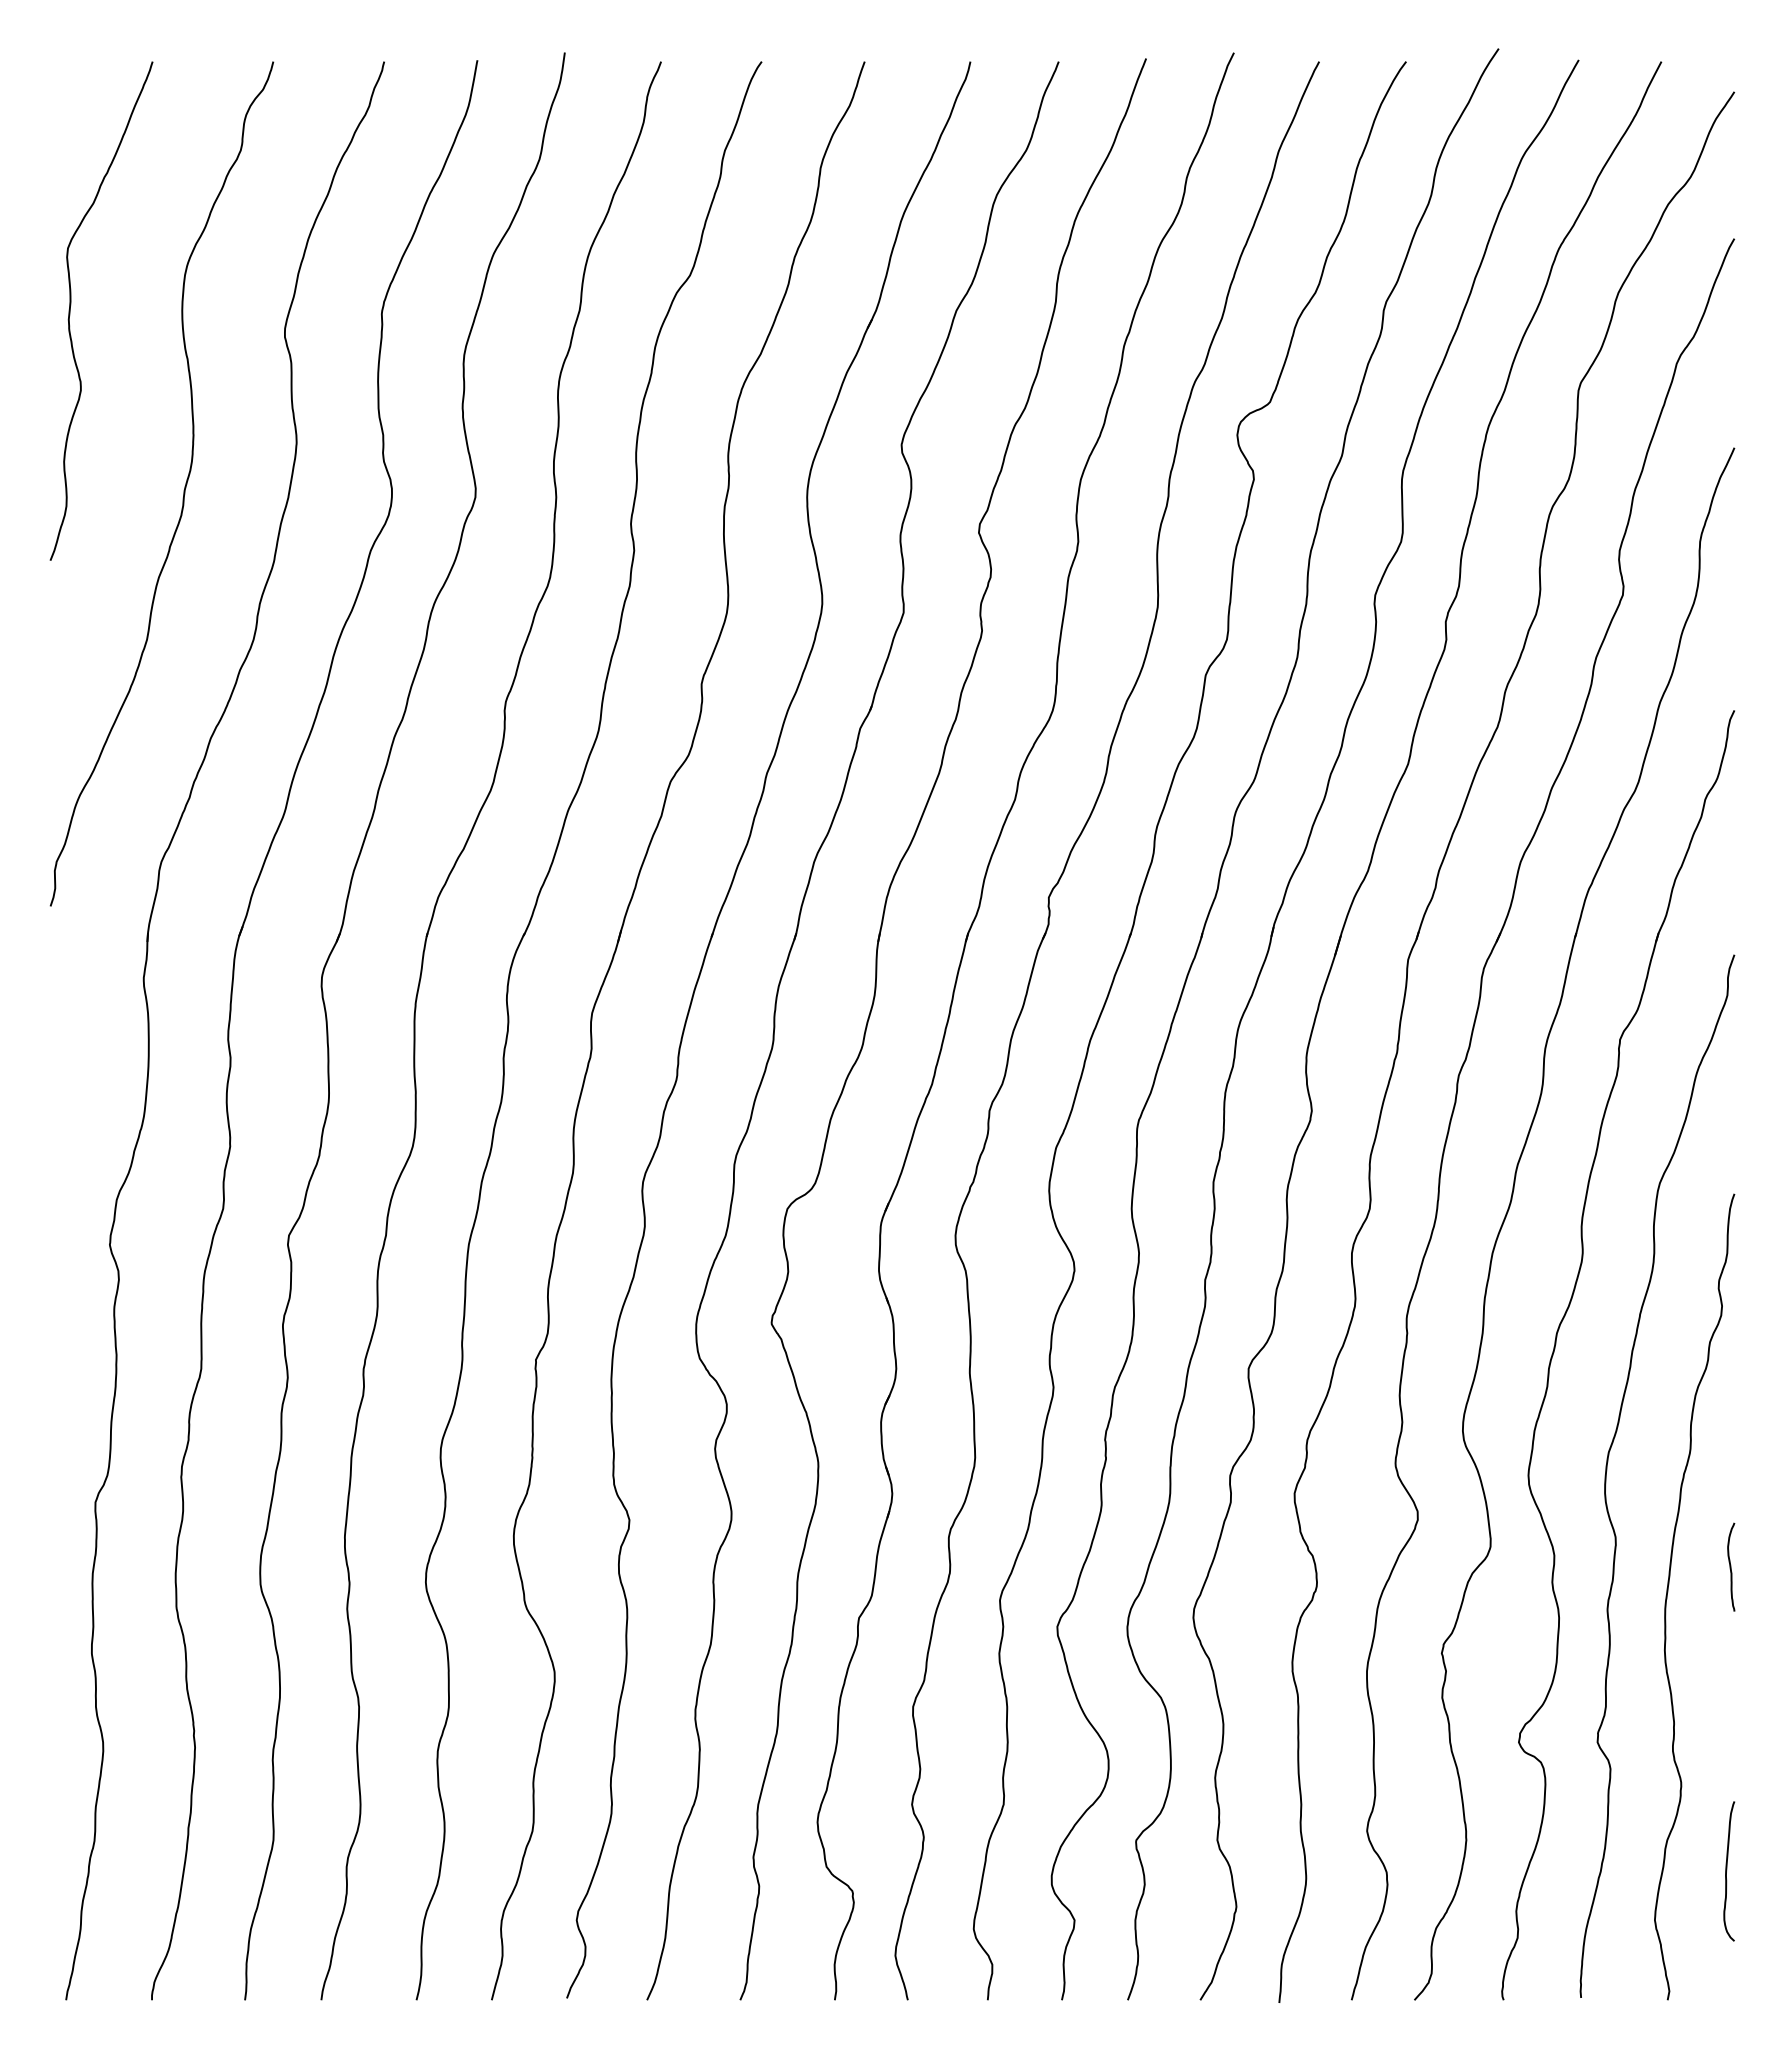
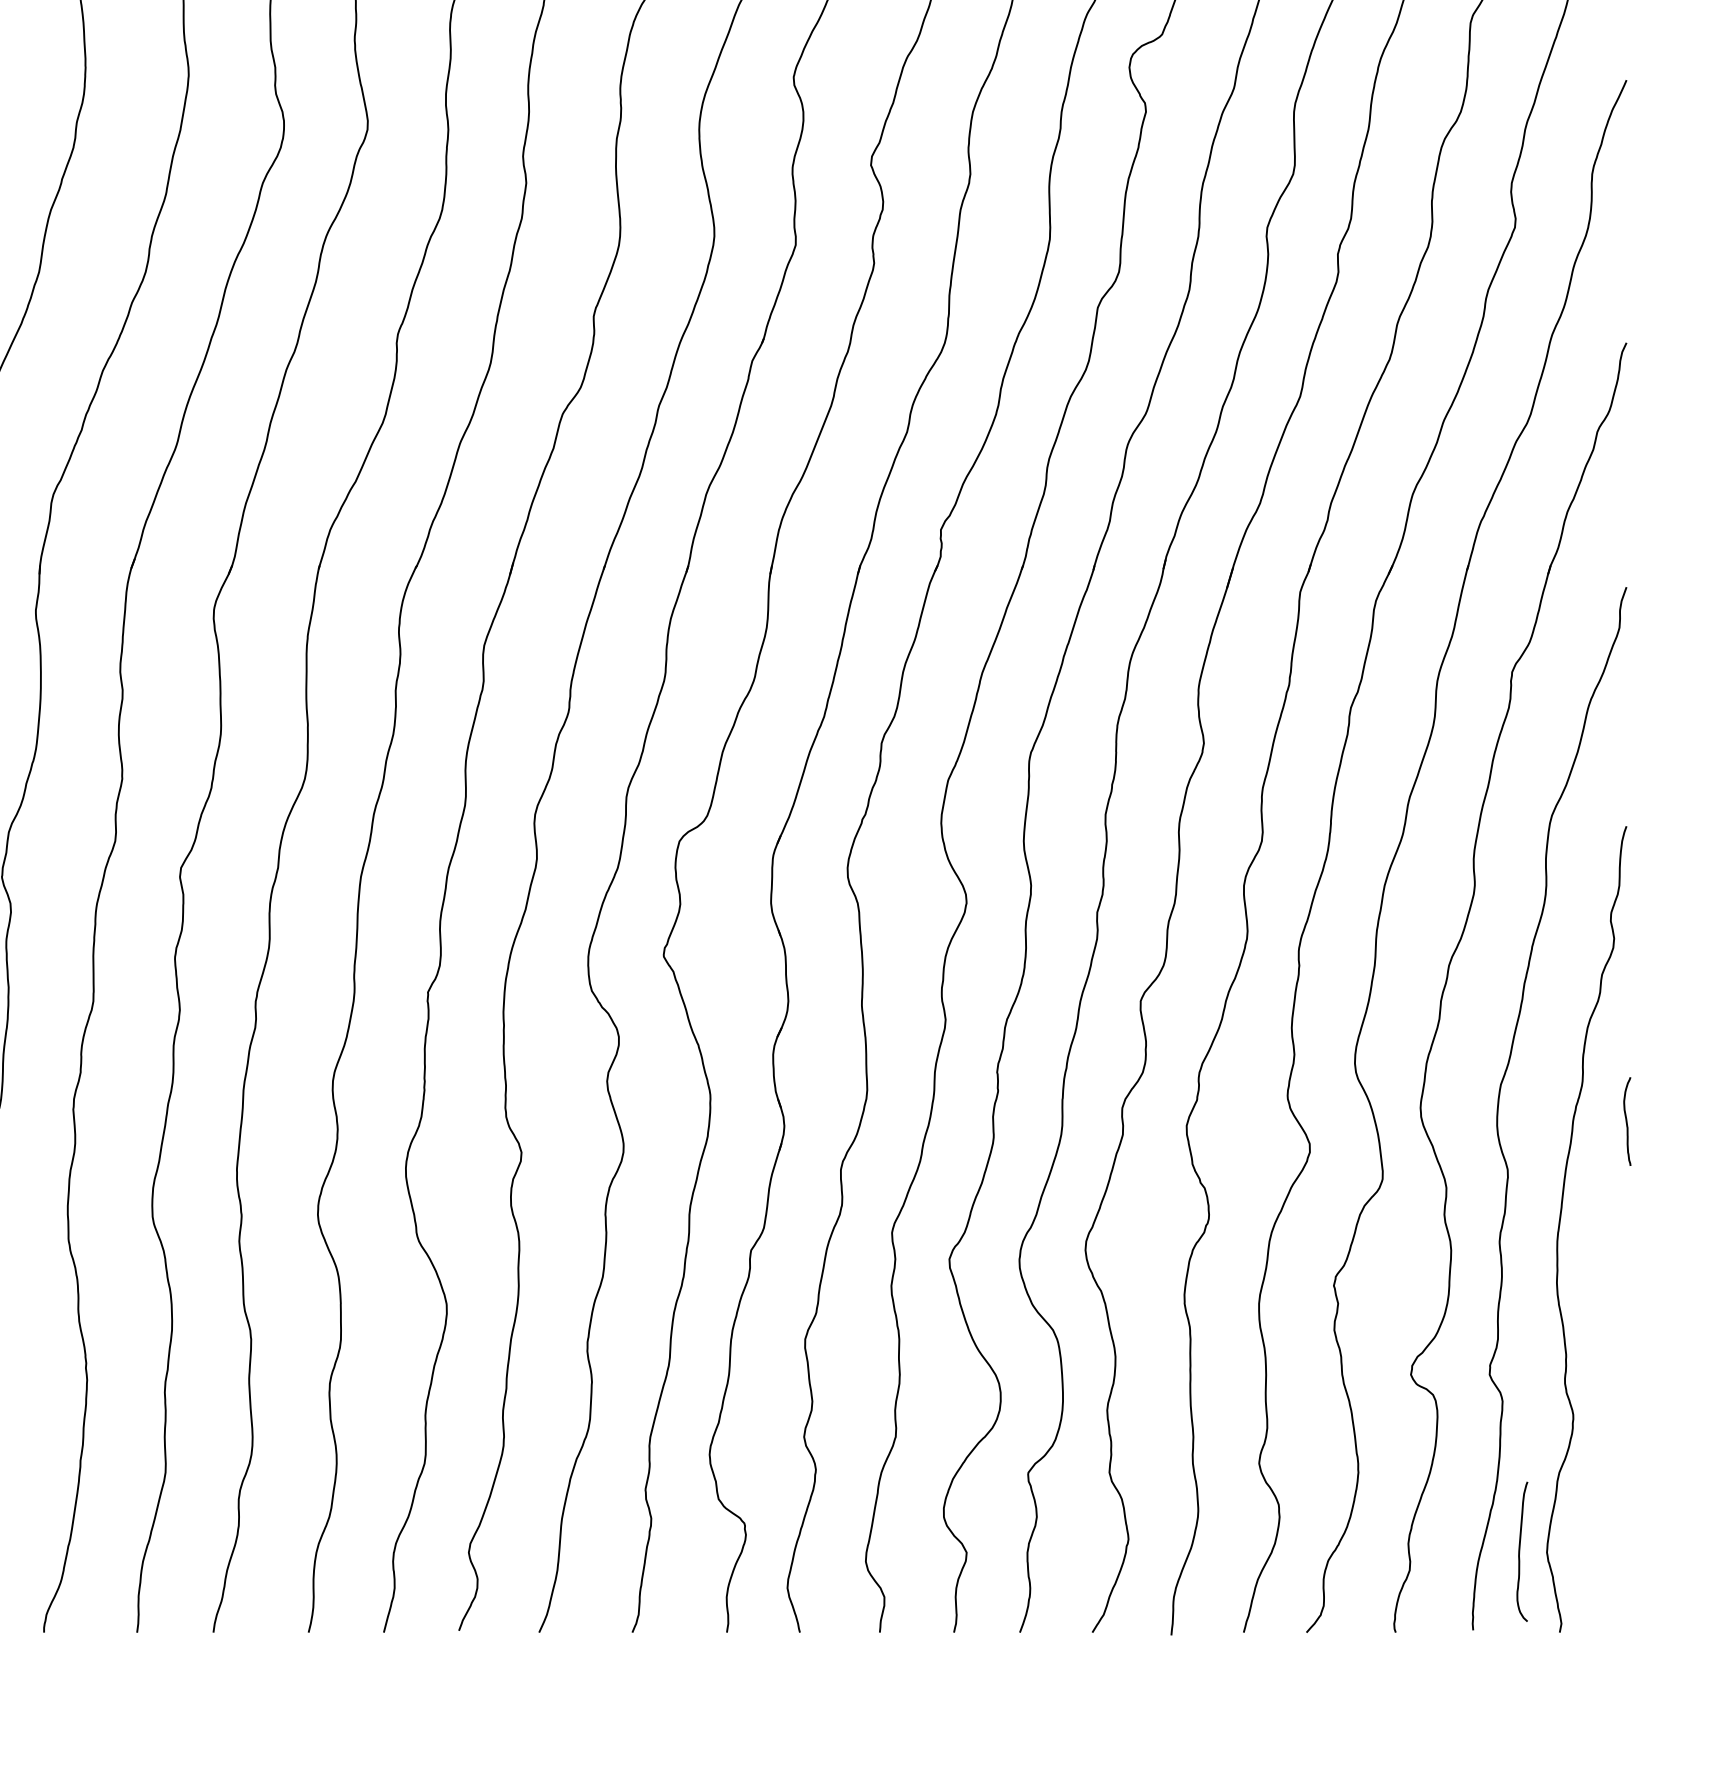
curve: (1731, 1566) -> (1627, 1120), moved
curve: (1727, 1870) -> (1520, 1550), moved

